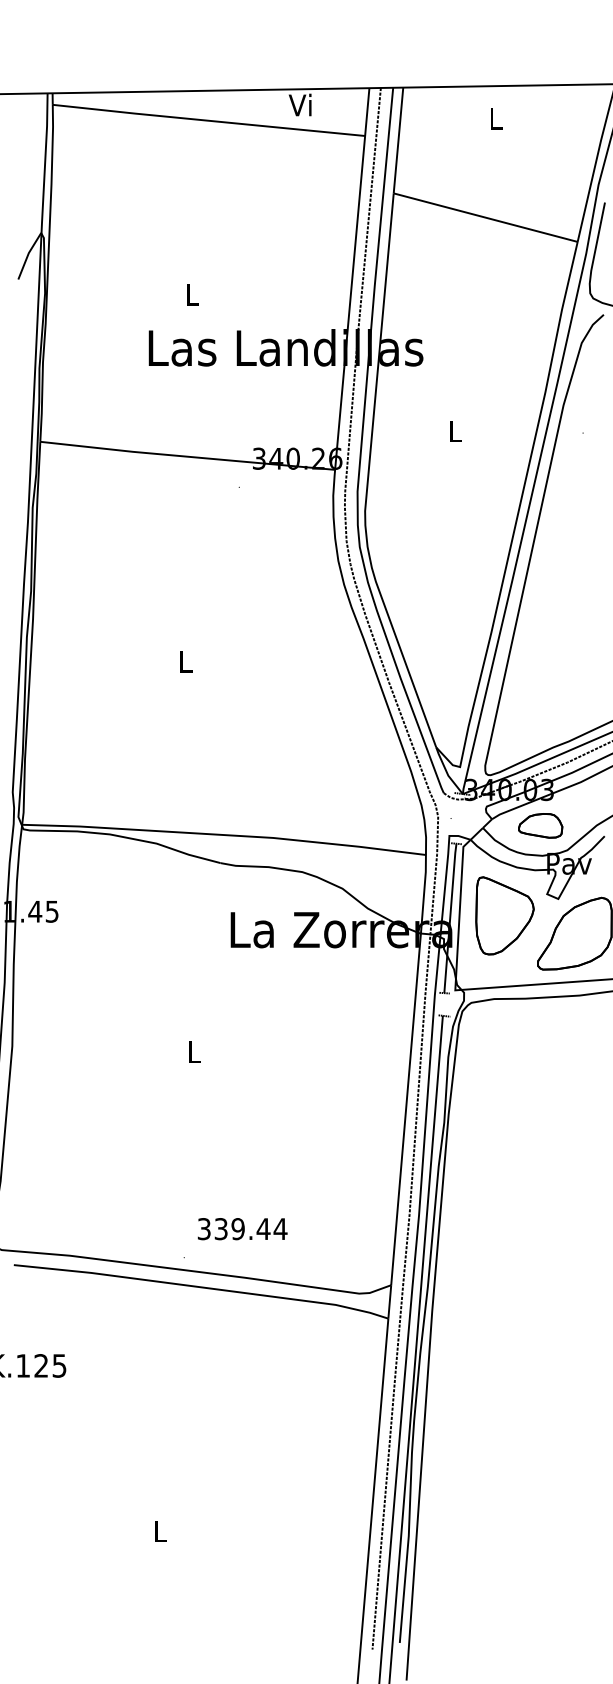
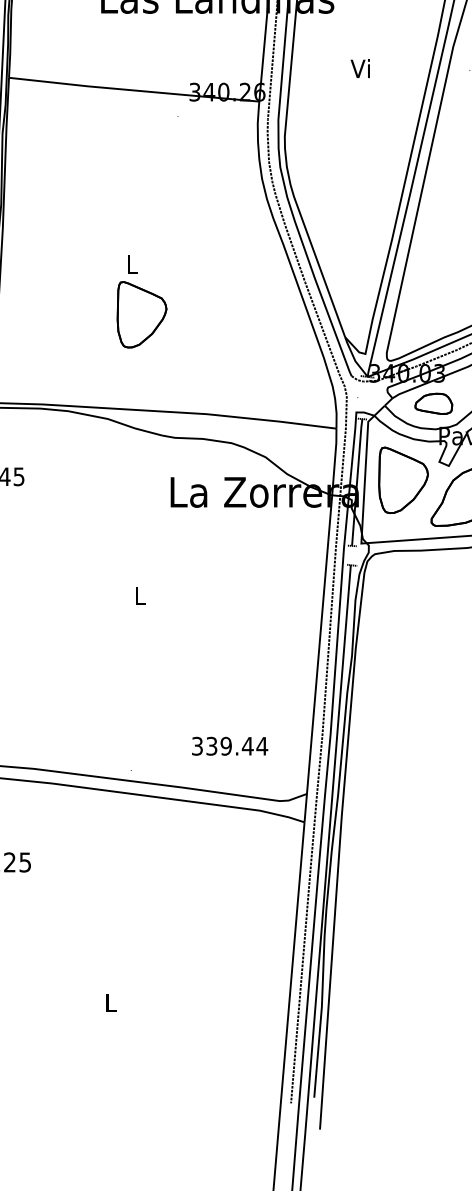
text: (453, 430) -> (359, 68), L -> Vi
part: (196, 720) -> (141, 314), added
text: (242, 1229) -> (229, 746), moved

